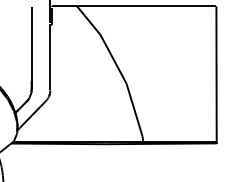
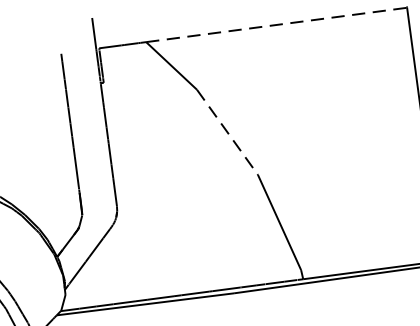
line: (146, 6) -> (276, 25), solid -> dashed
line: (113, 59) -> (227, 132), solid -> dashed

